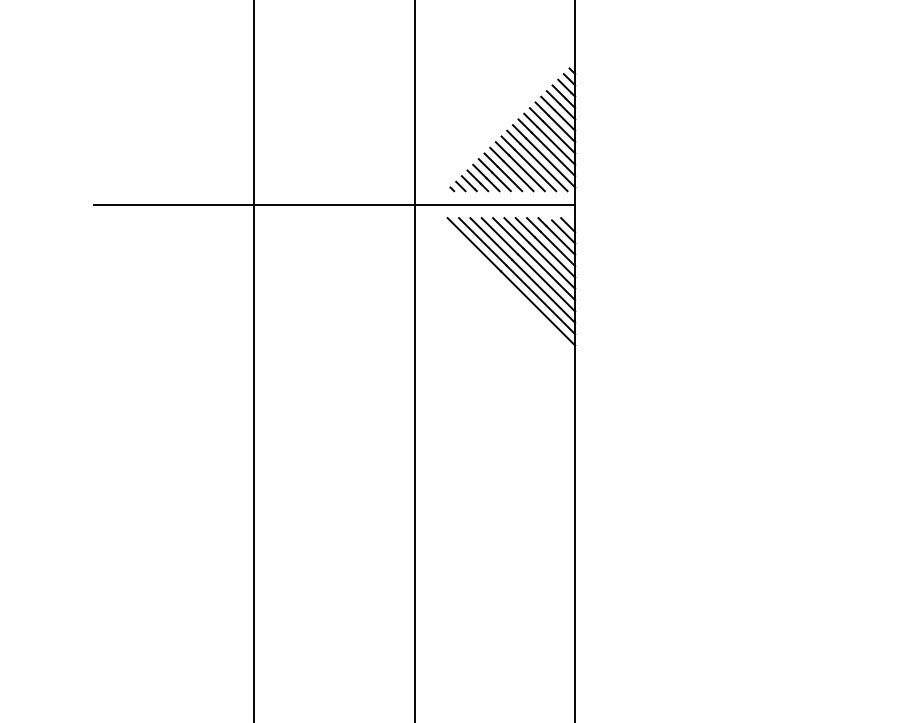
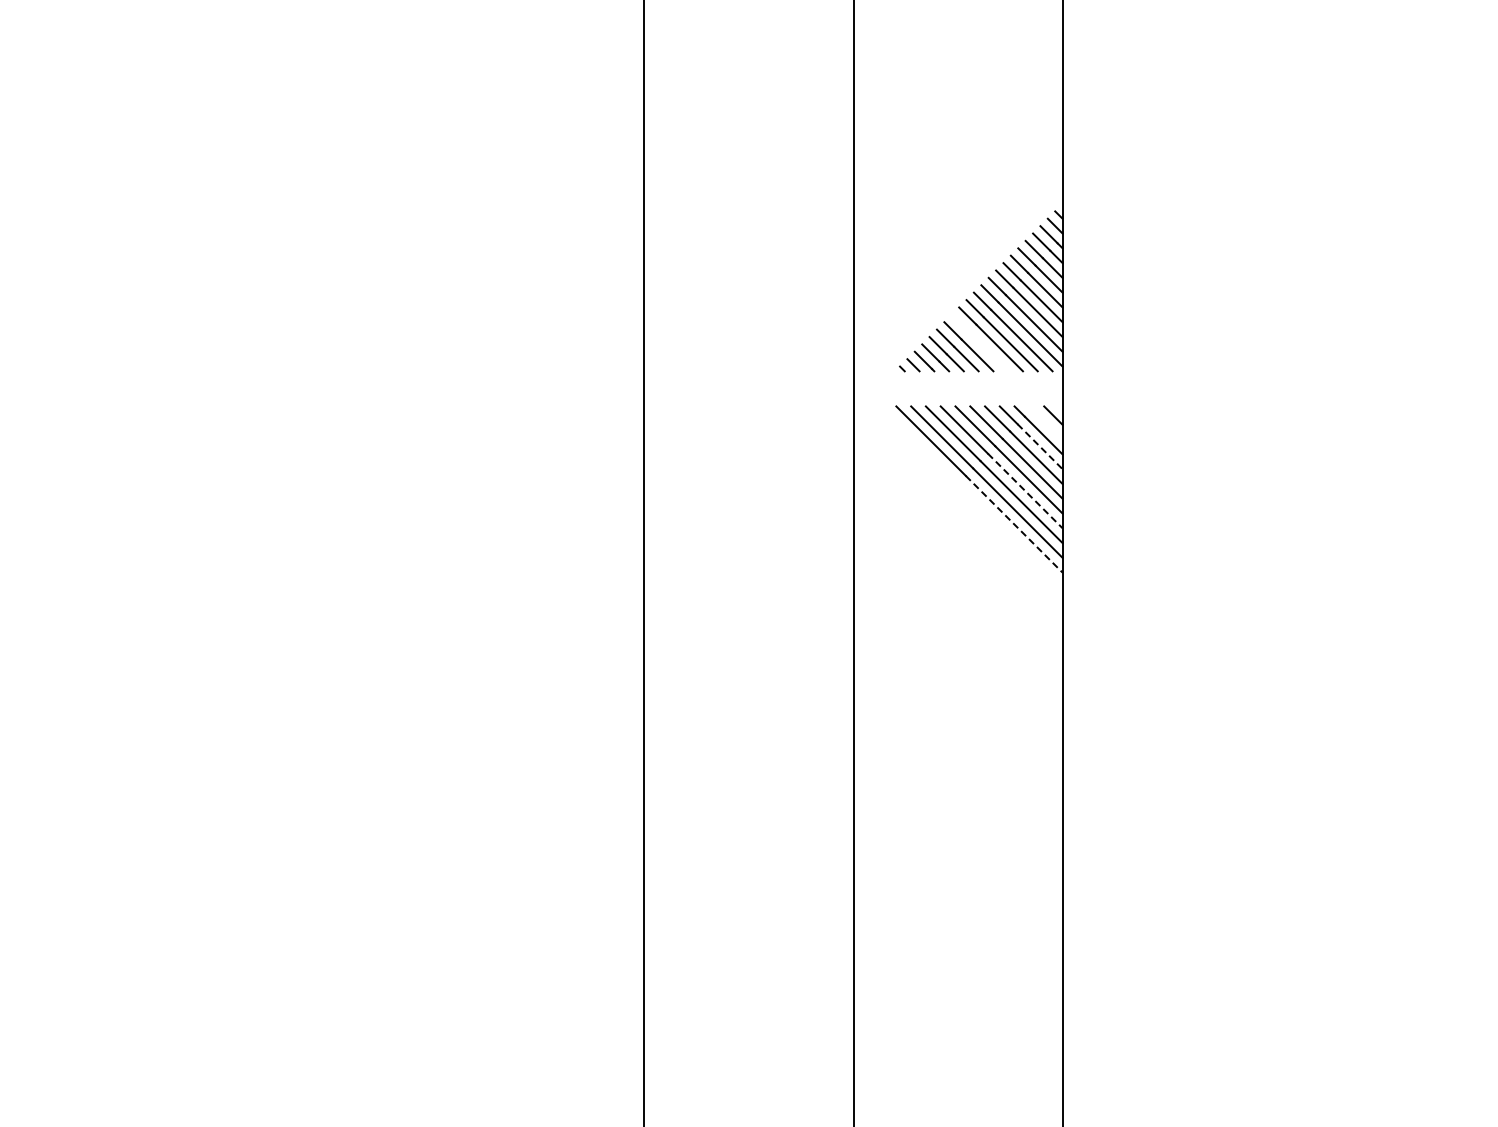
line: (511, 169) -> (979, 342), removed
line: (334, 204) -> (748, 388), removed
line: (563, 231) -> (1047, 424), removed
line: (558, 248) -> (1040, 446), solid -> dashed
line: (546, 282) -> (1025, 490), solid -> dashed
line: (538, 308) -> (1014, 524), solid -> dashed

